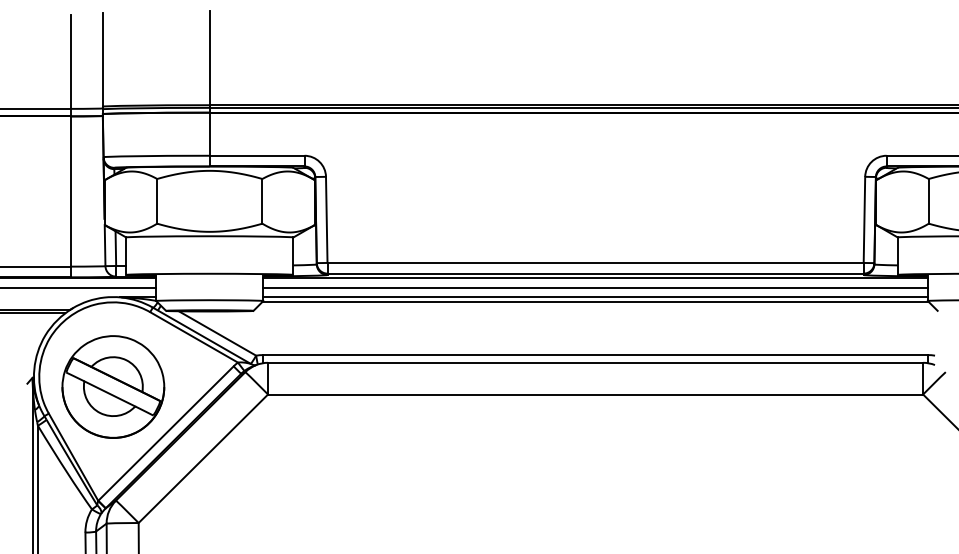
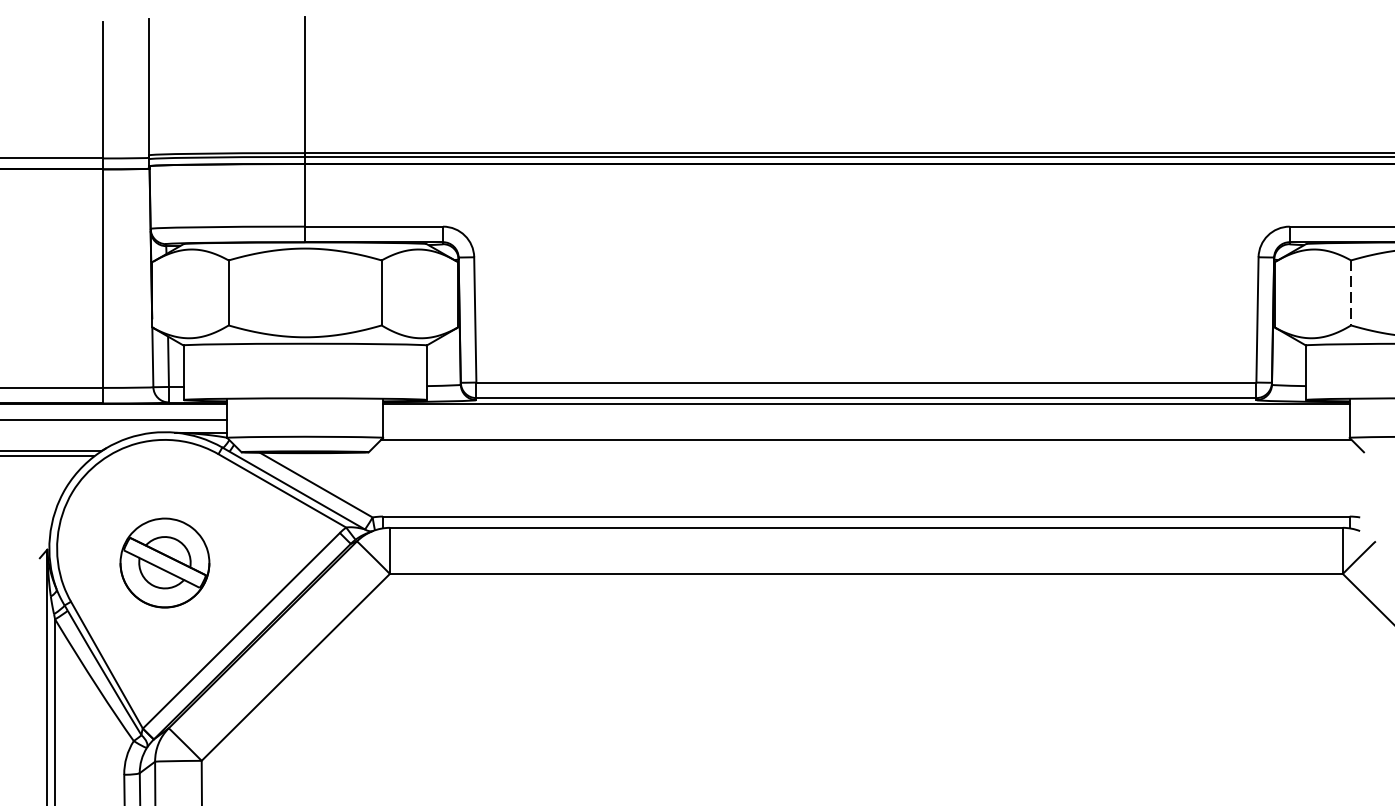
line: (928, 201) -> (1350, 293), solid -> dashed
line: (595, 288) -> (866, 419), removed
line: (595, 297) -> (866, 432), removed
part: (113, 386) -> (165, 562), size x0.6

